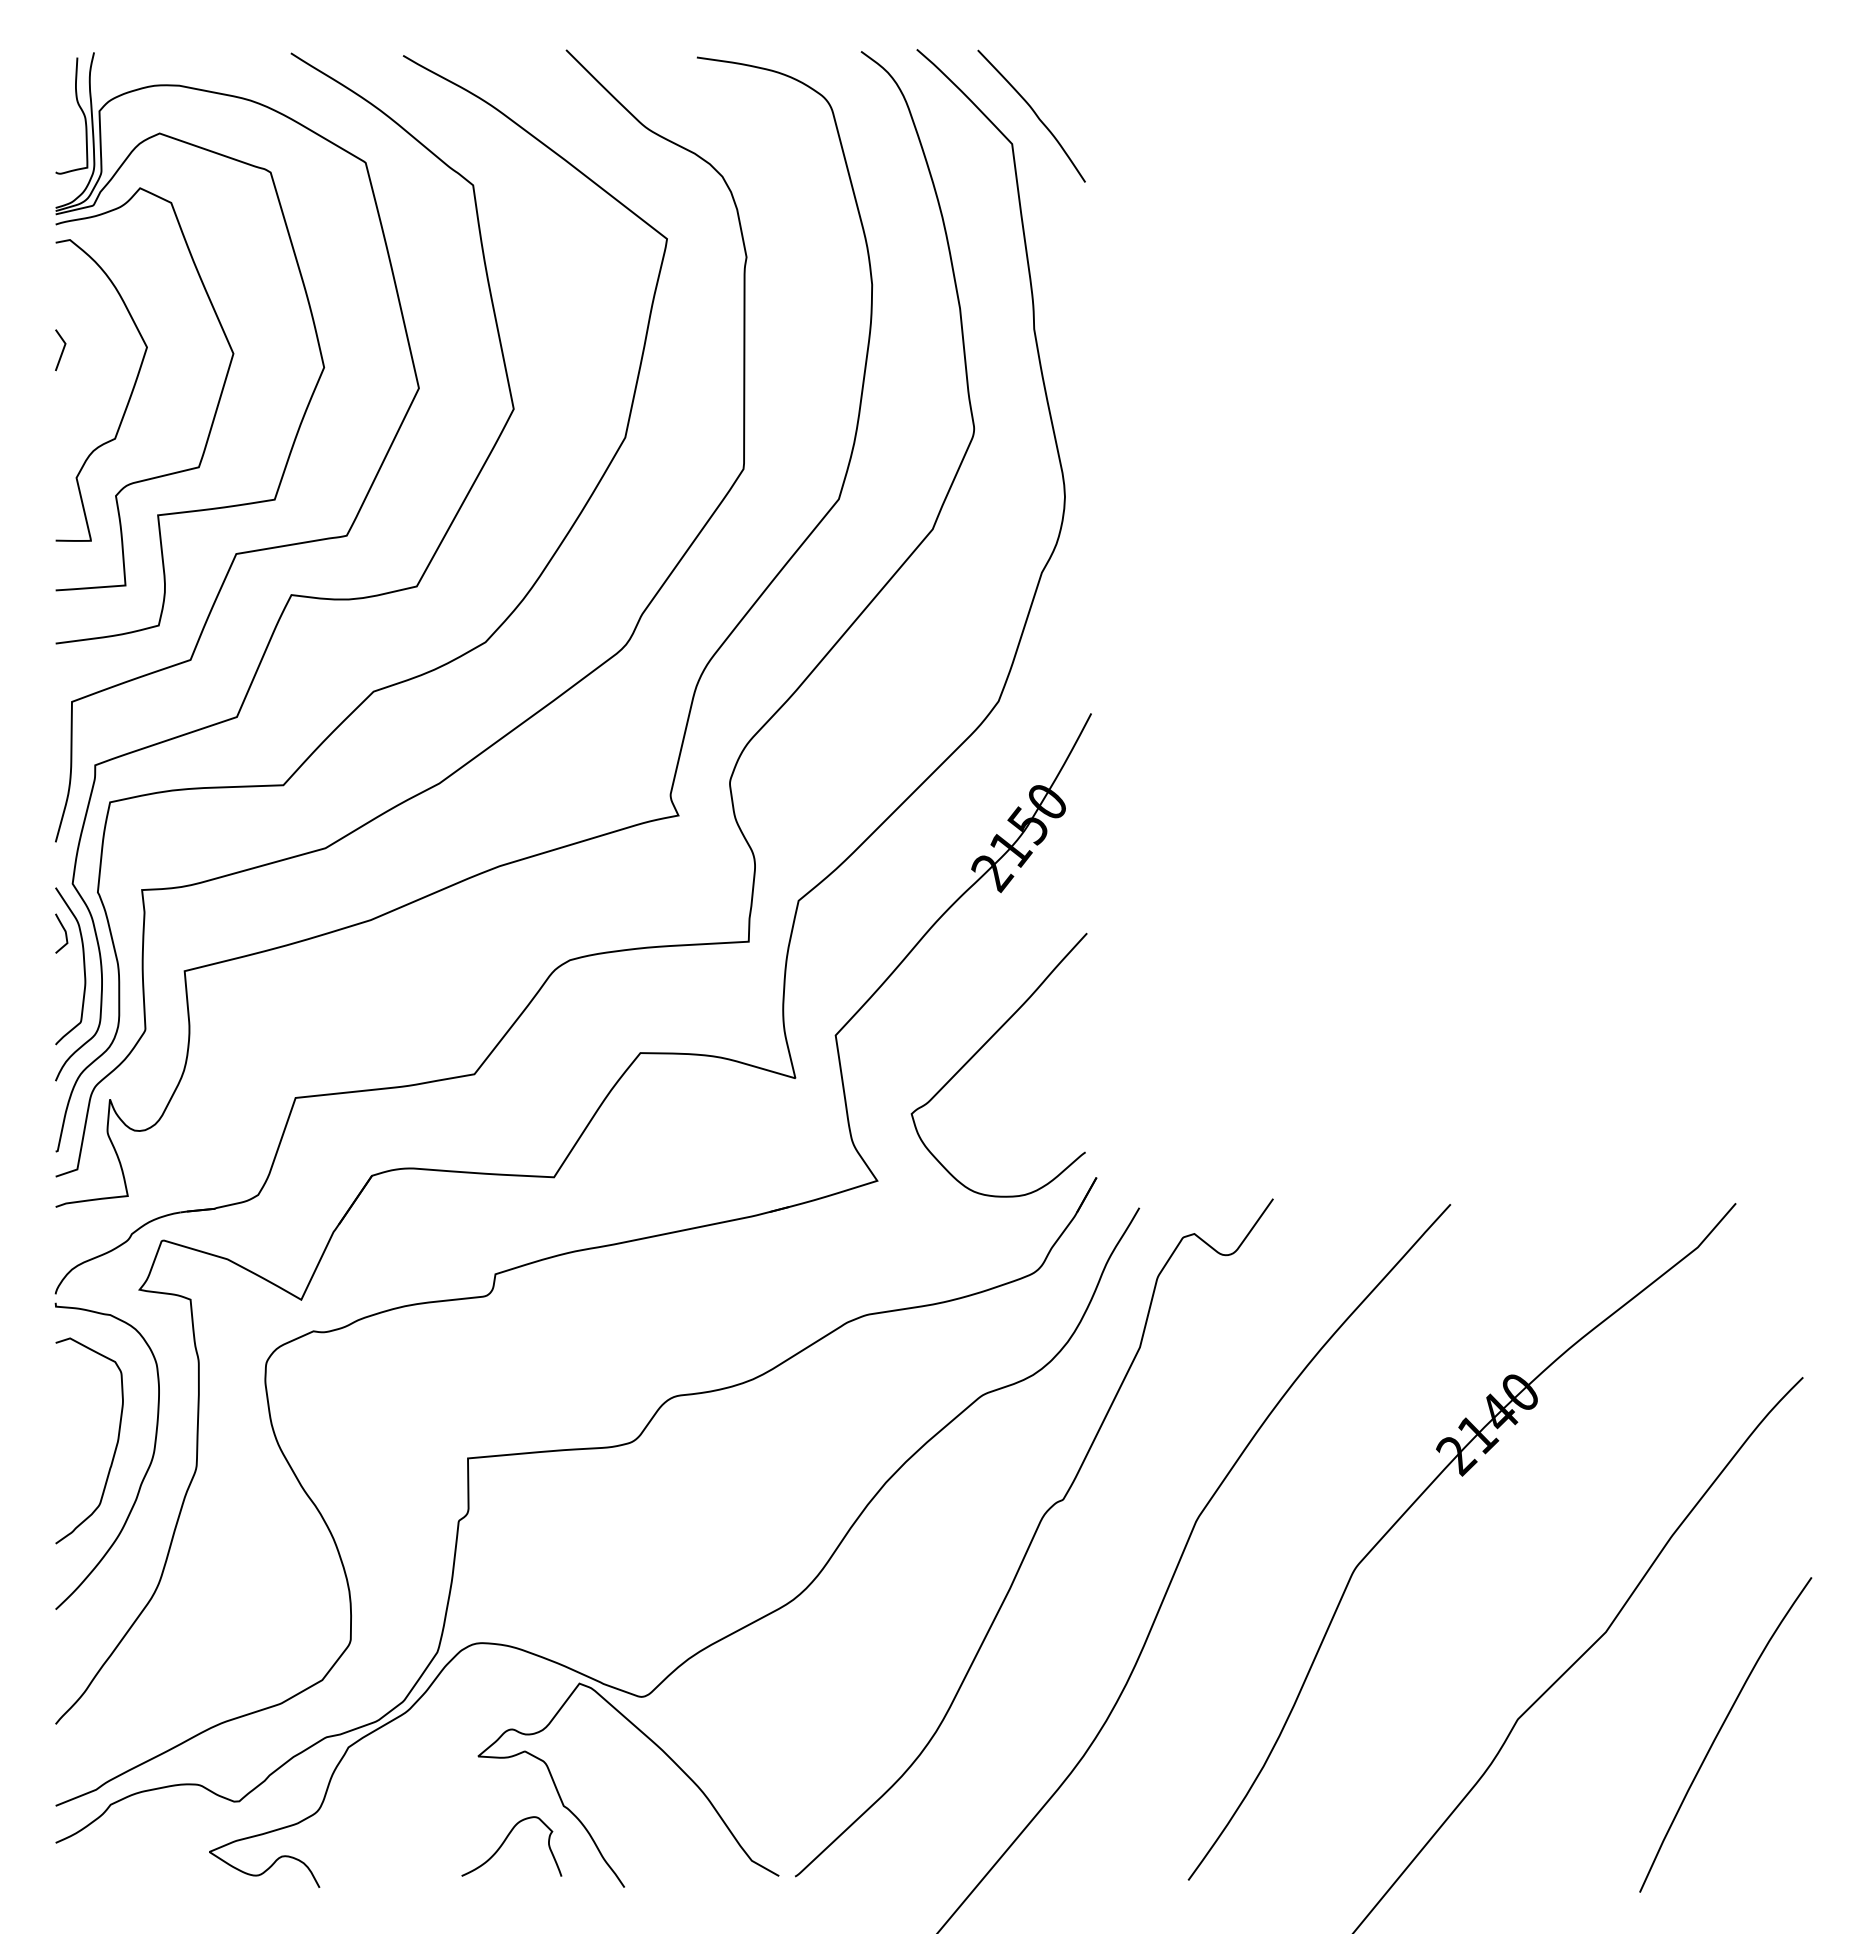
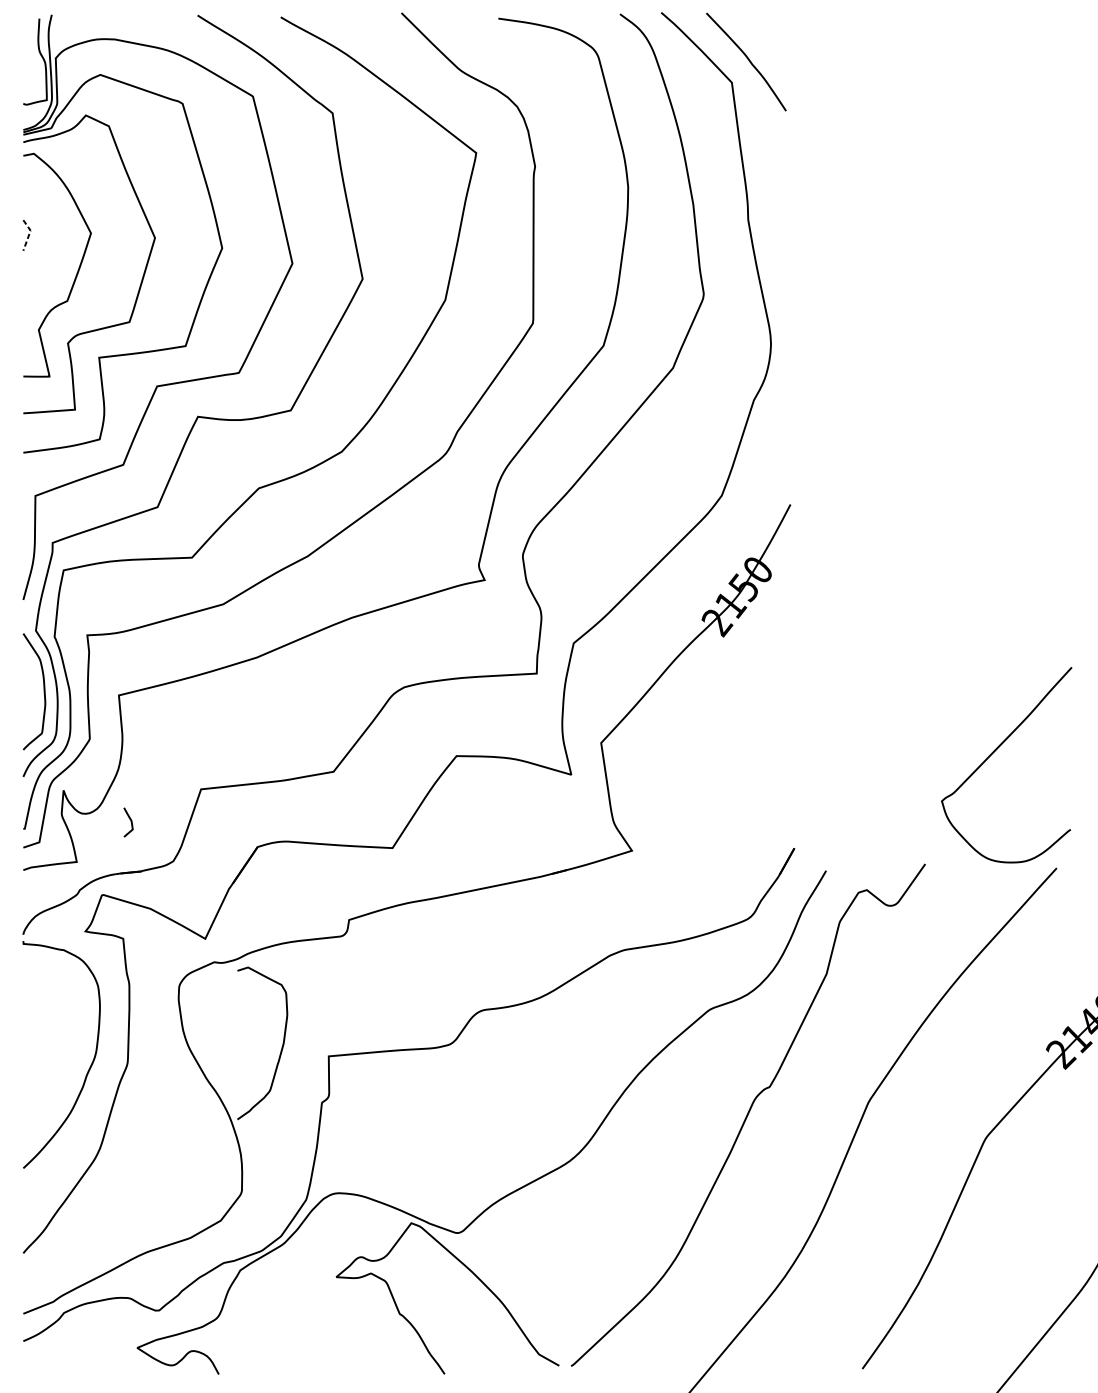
line: (63, 348) -> (29, 234), solid -> dashed
curve: (64, 932) -> (130, 821), moved
curve: (981, 1049) -> (993, 753), moved
curve: (114, 1449) -> (281, 1049), moved
curve: (505, 1841) -> (356, 1340), removed

